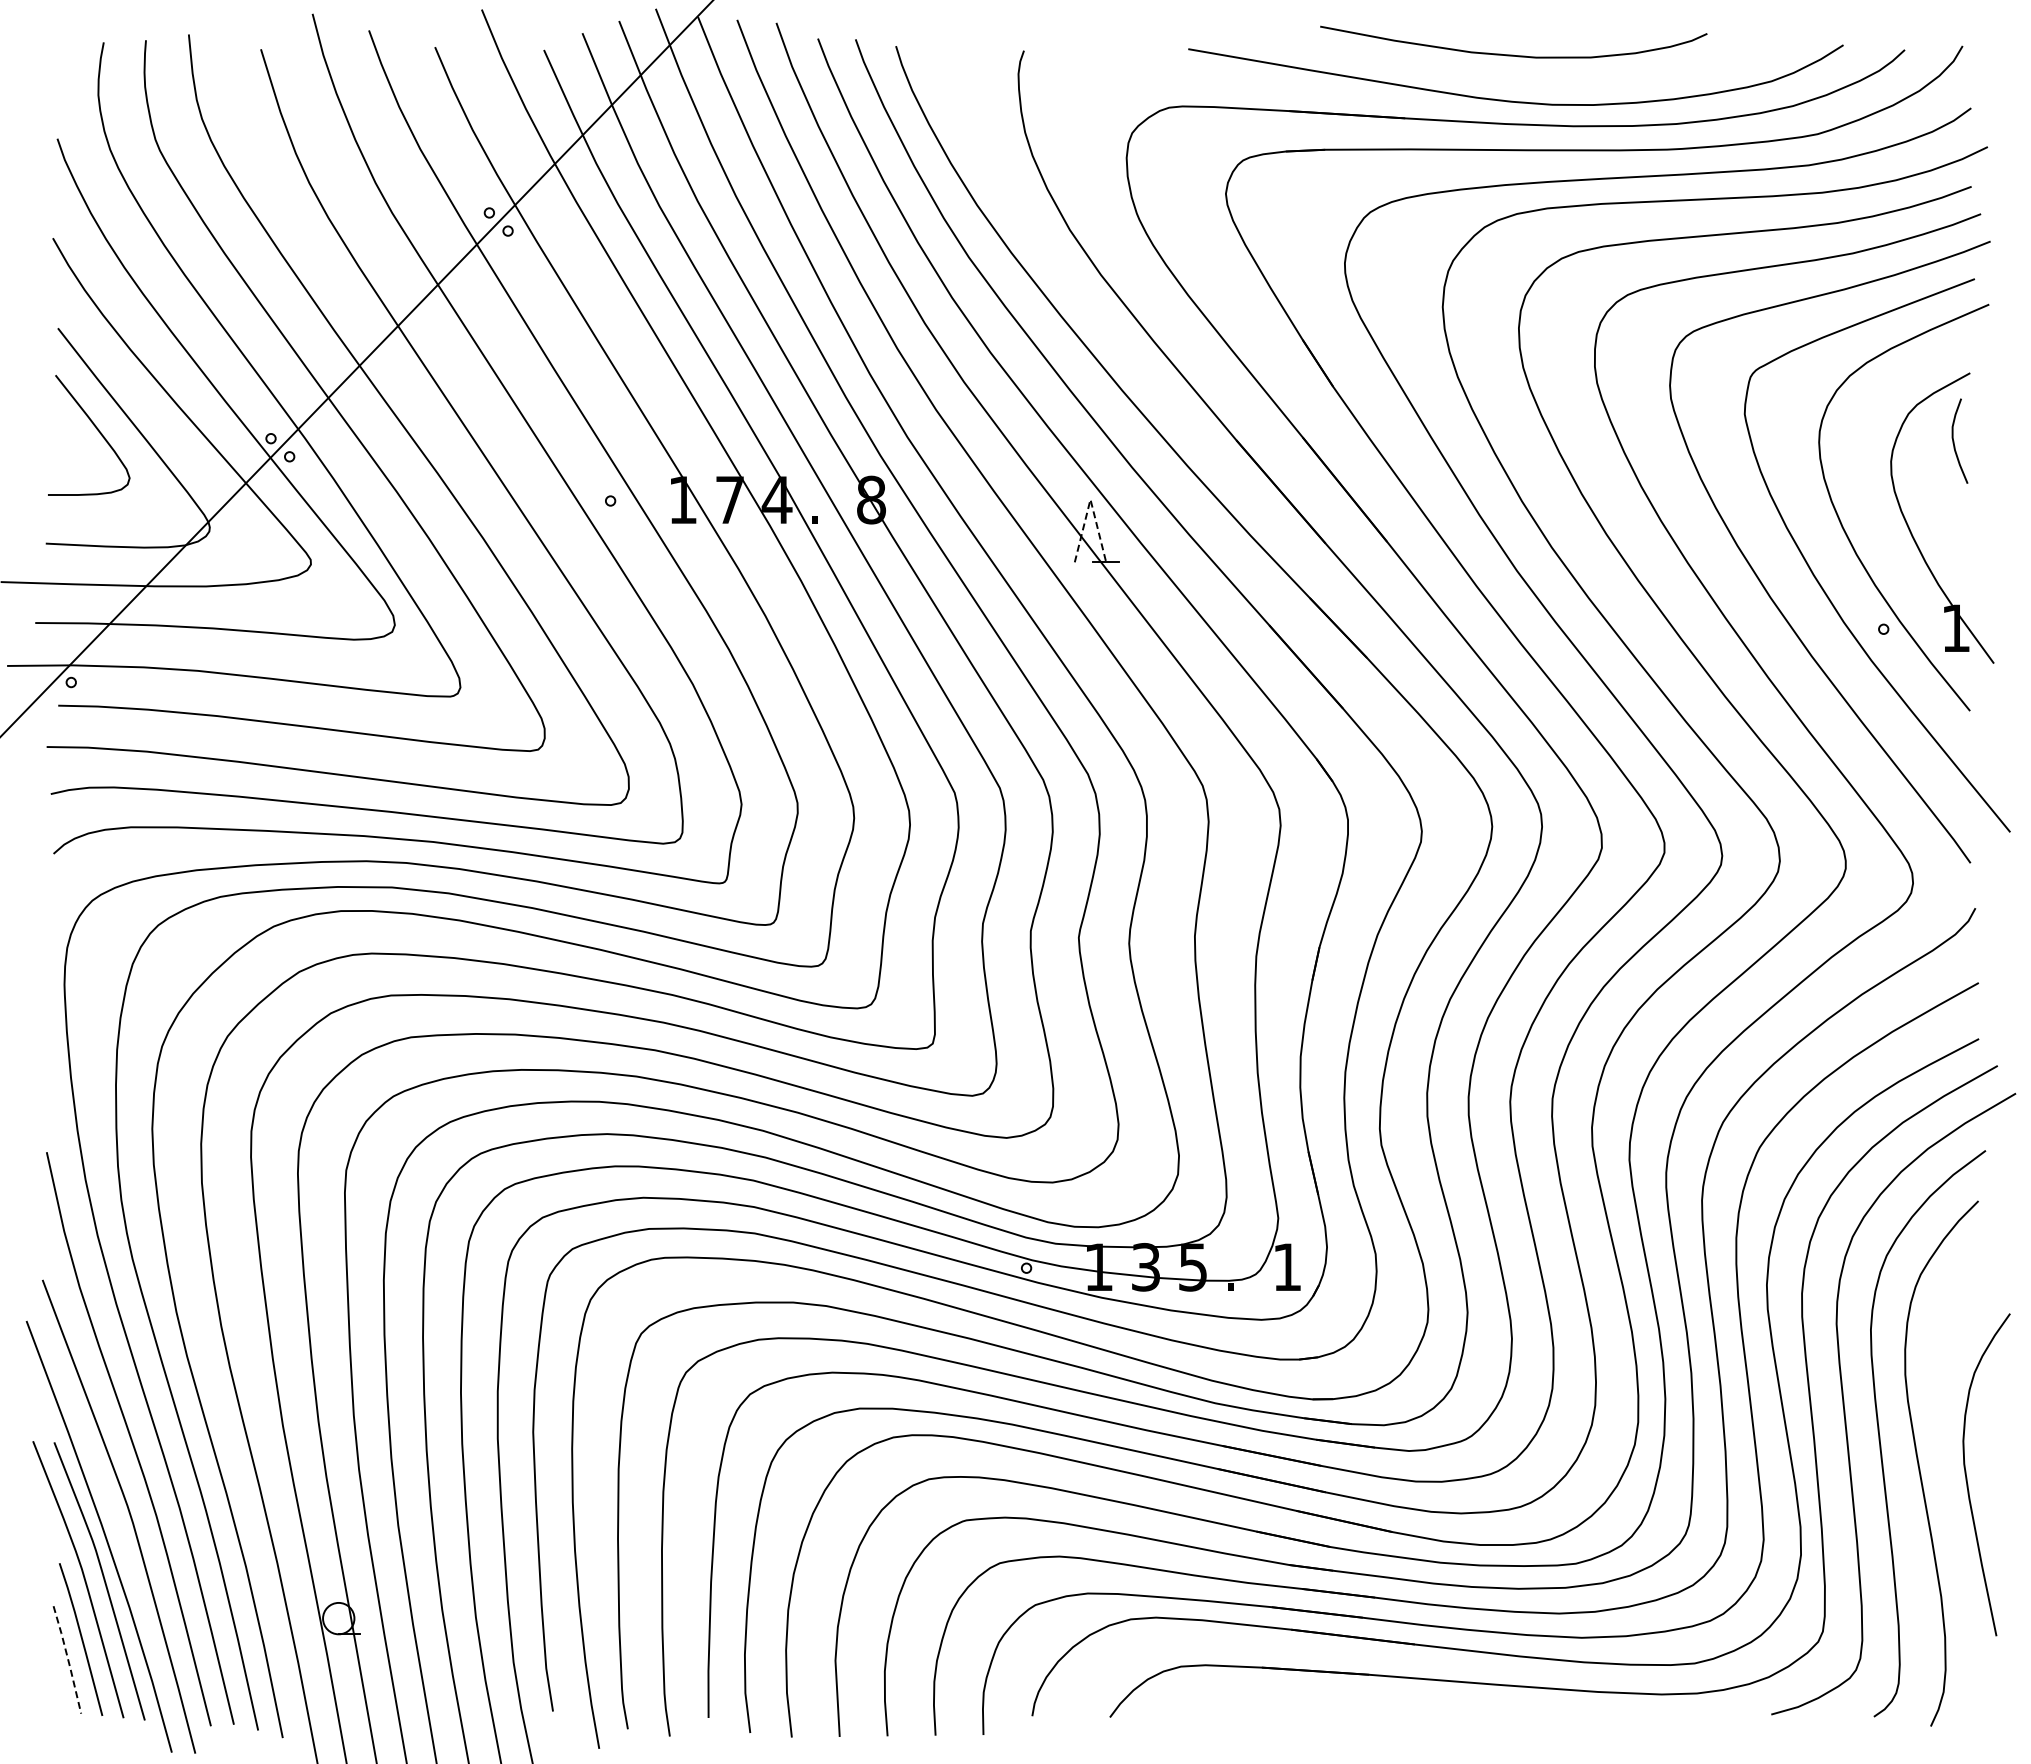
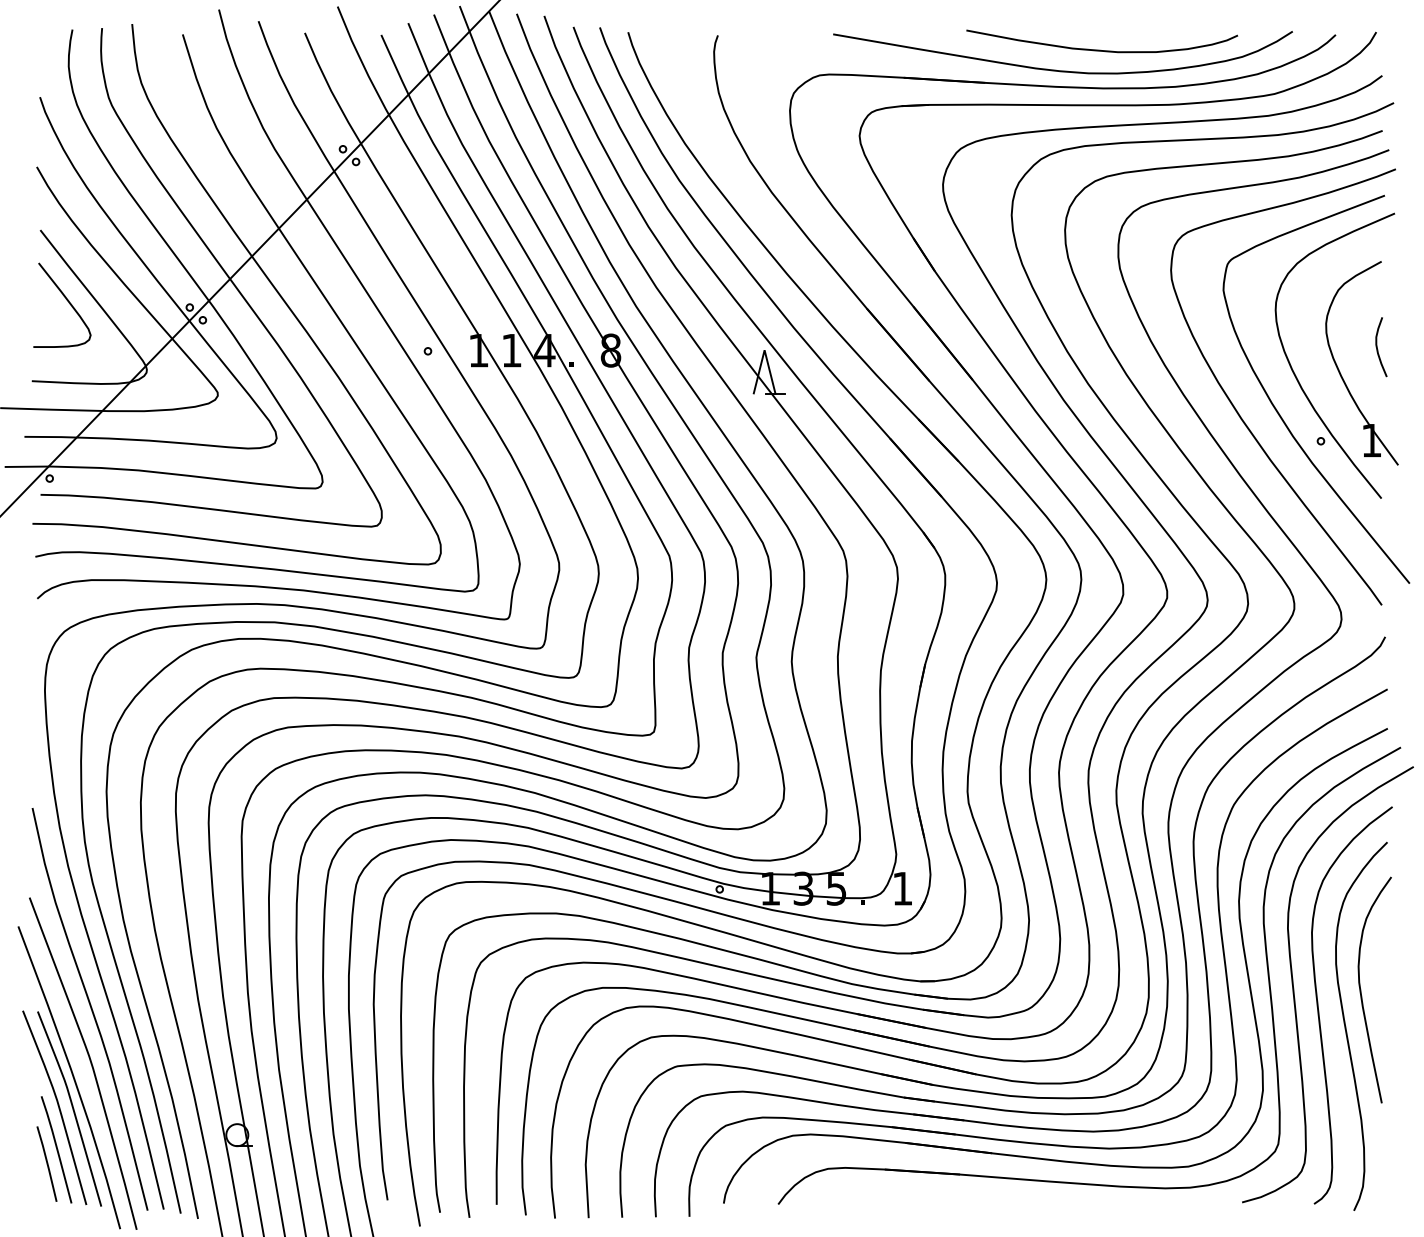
curve: (1513, 54) -> (1101, 50), moved
curve: (1954, 440) -> (1377, 346), moved
text: (729, 499) -> (511, 350), 7 -> 1
line: (1090, 499) -> (764, 350), dashed -> solid
curve: (1967, 1477) -> (1361, 991), moved
line: (68, 1659) -> (47, 1163), dashed -> solid

